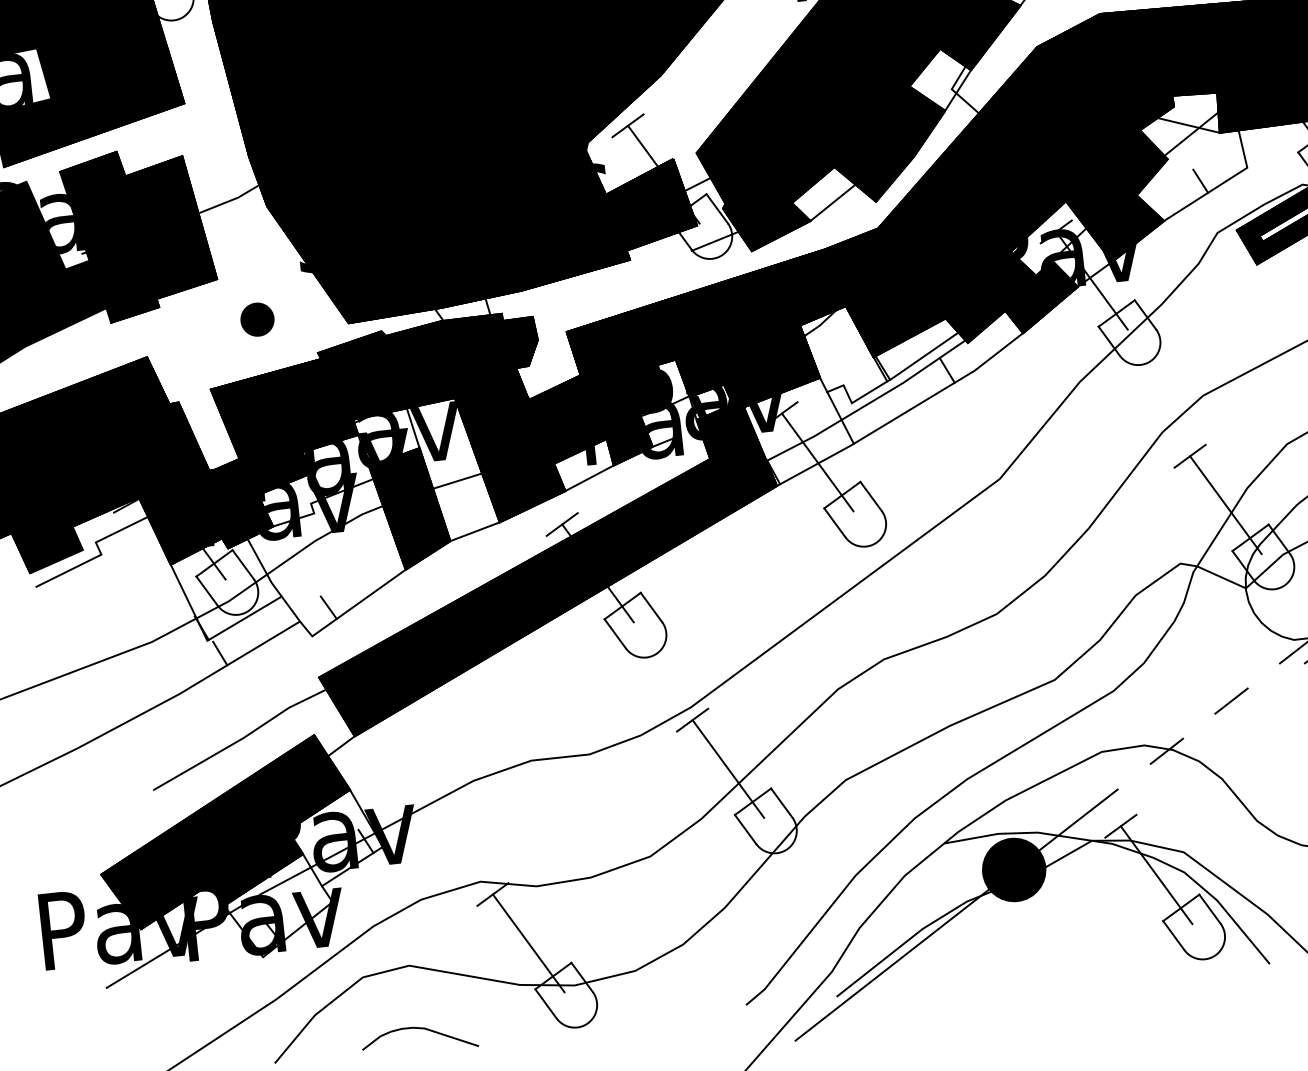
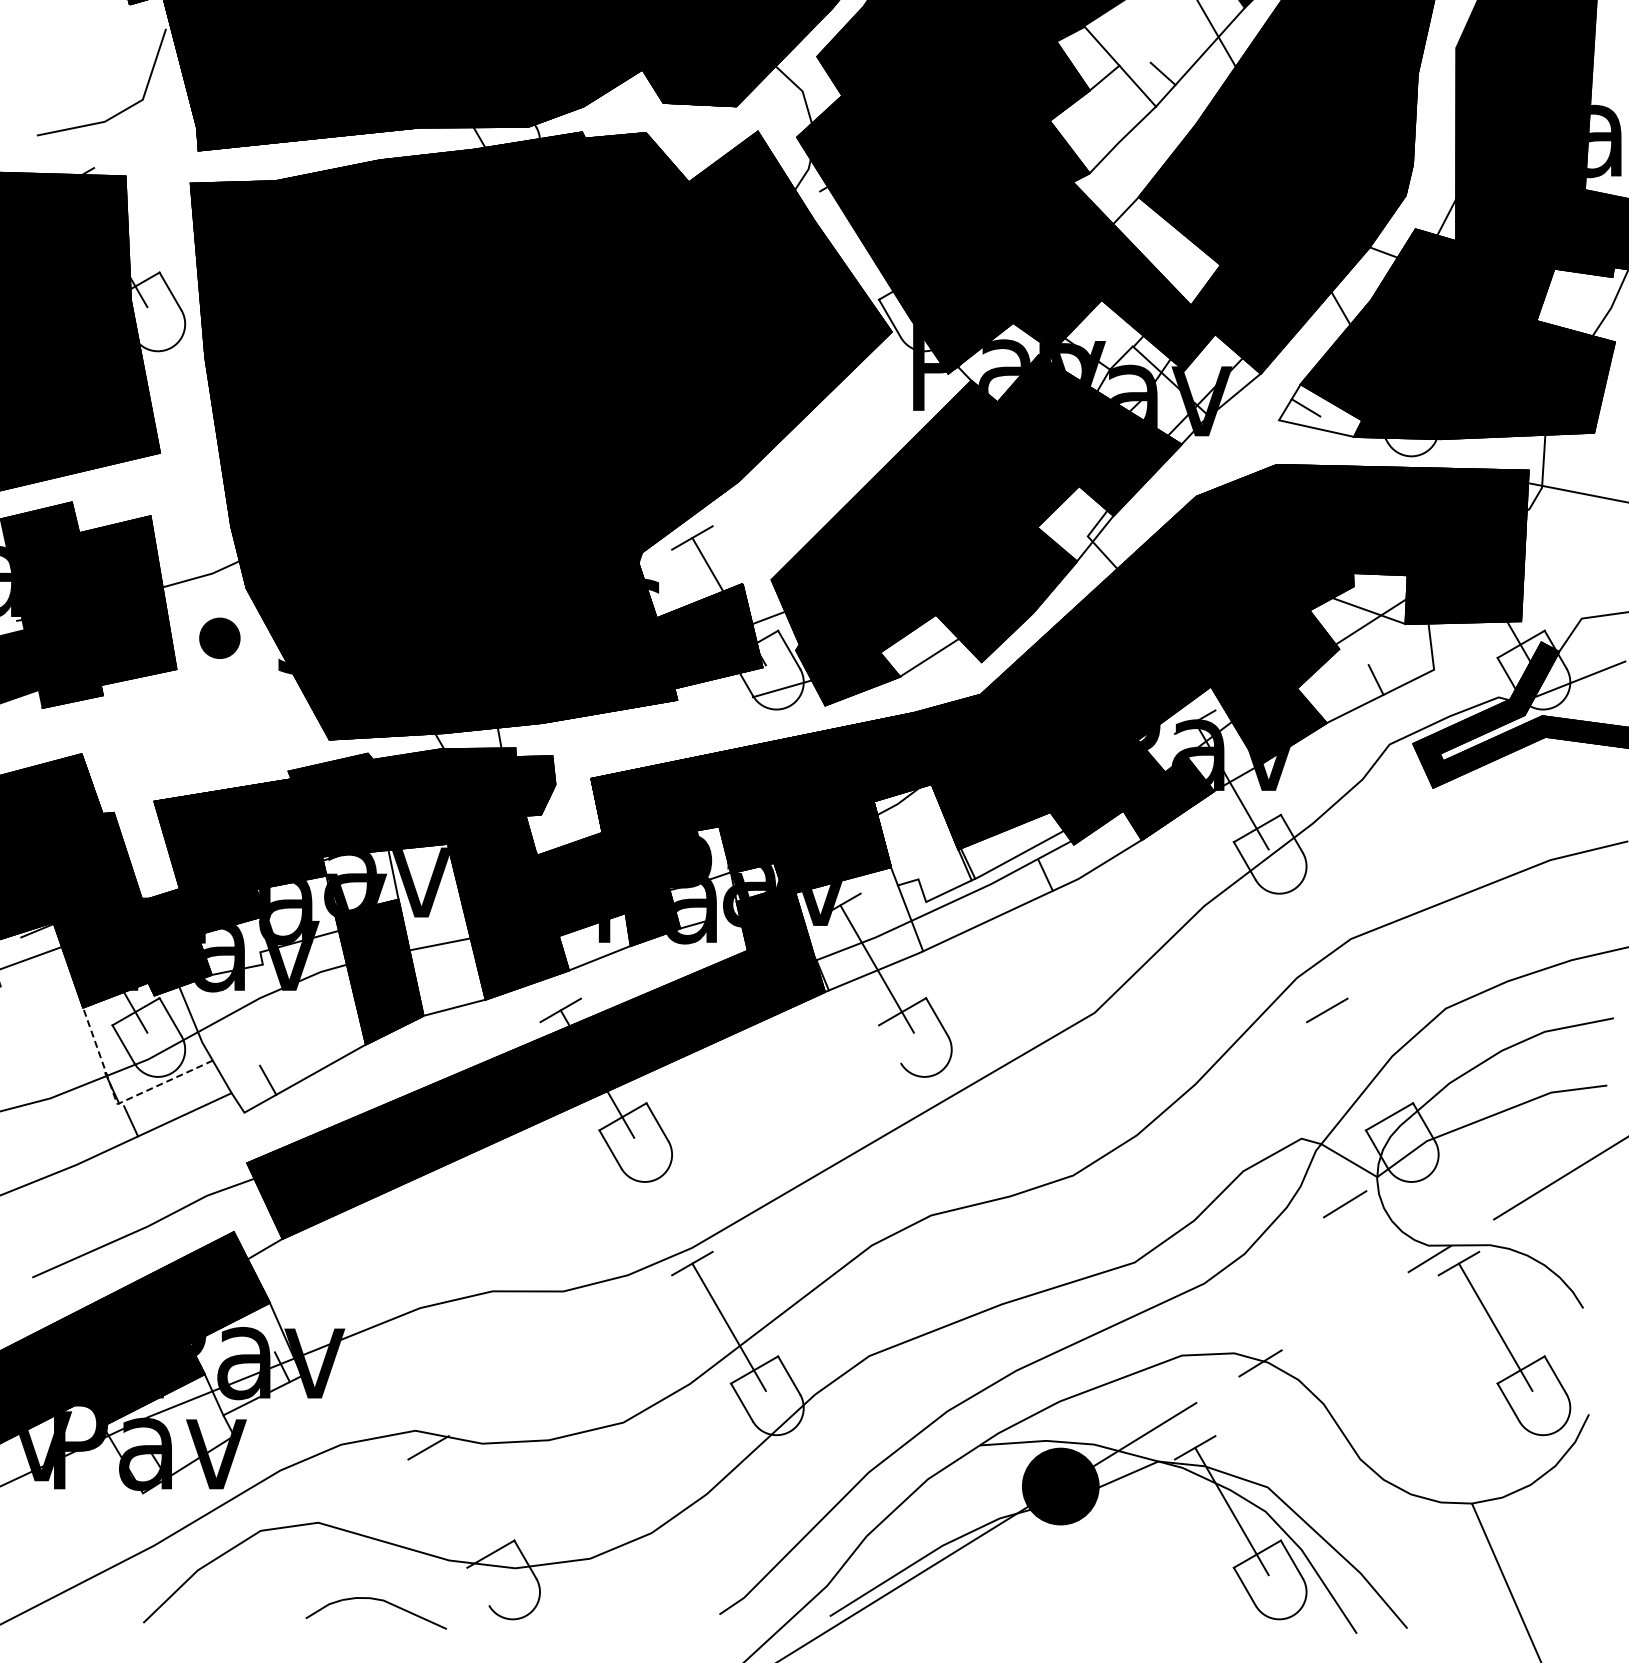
part: (257, 319) -> (219, 637), moved
line: (1225, 504) -> (1363, 1073), removed
line: (834, 522) -> (889, 1043), removed
line: (207, 640) -> (117, 1104), solid -> dashed
line: (1231, 701) -> (1345, 1204), moved
line: (528, 943) -> (465, 1511), removed
line: (546, 1003) -> (478, 1586), removed
part: (418, 1029) -> (376, 1600), moved

